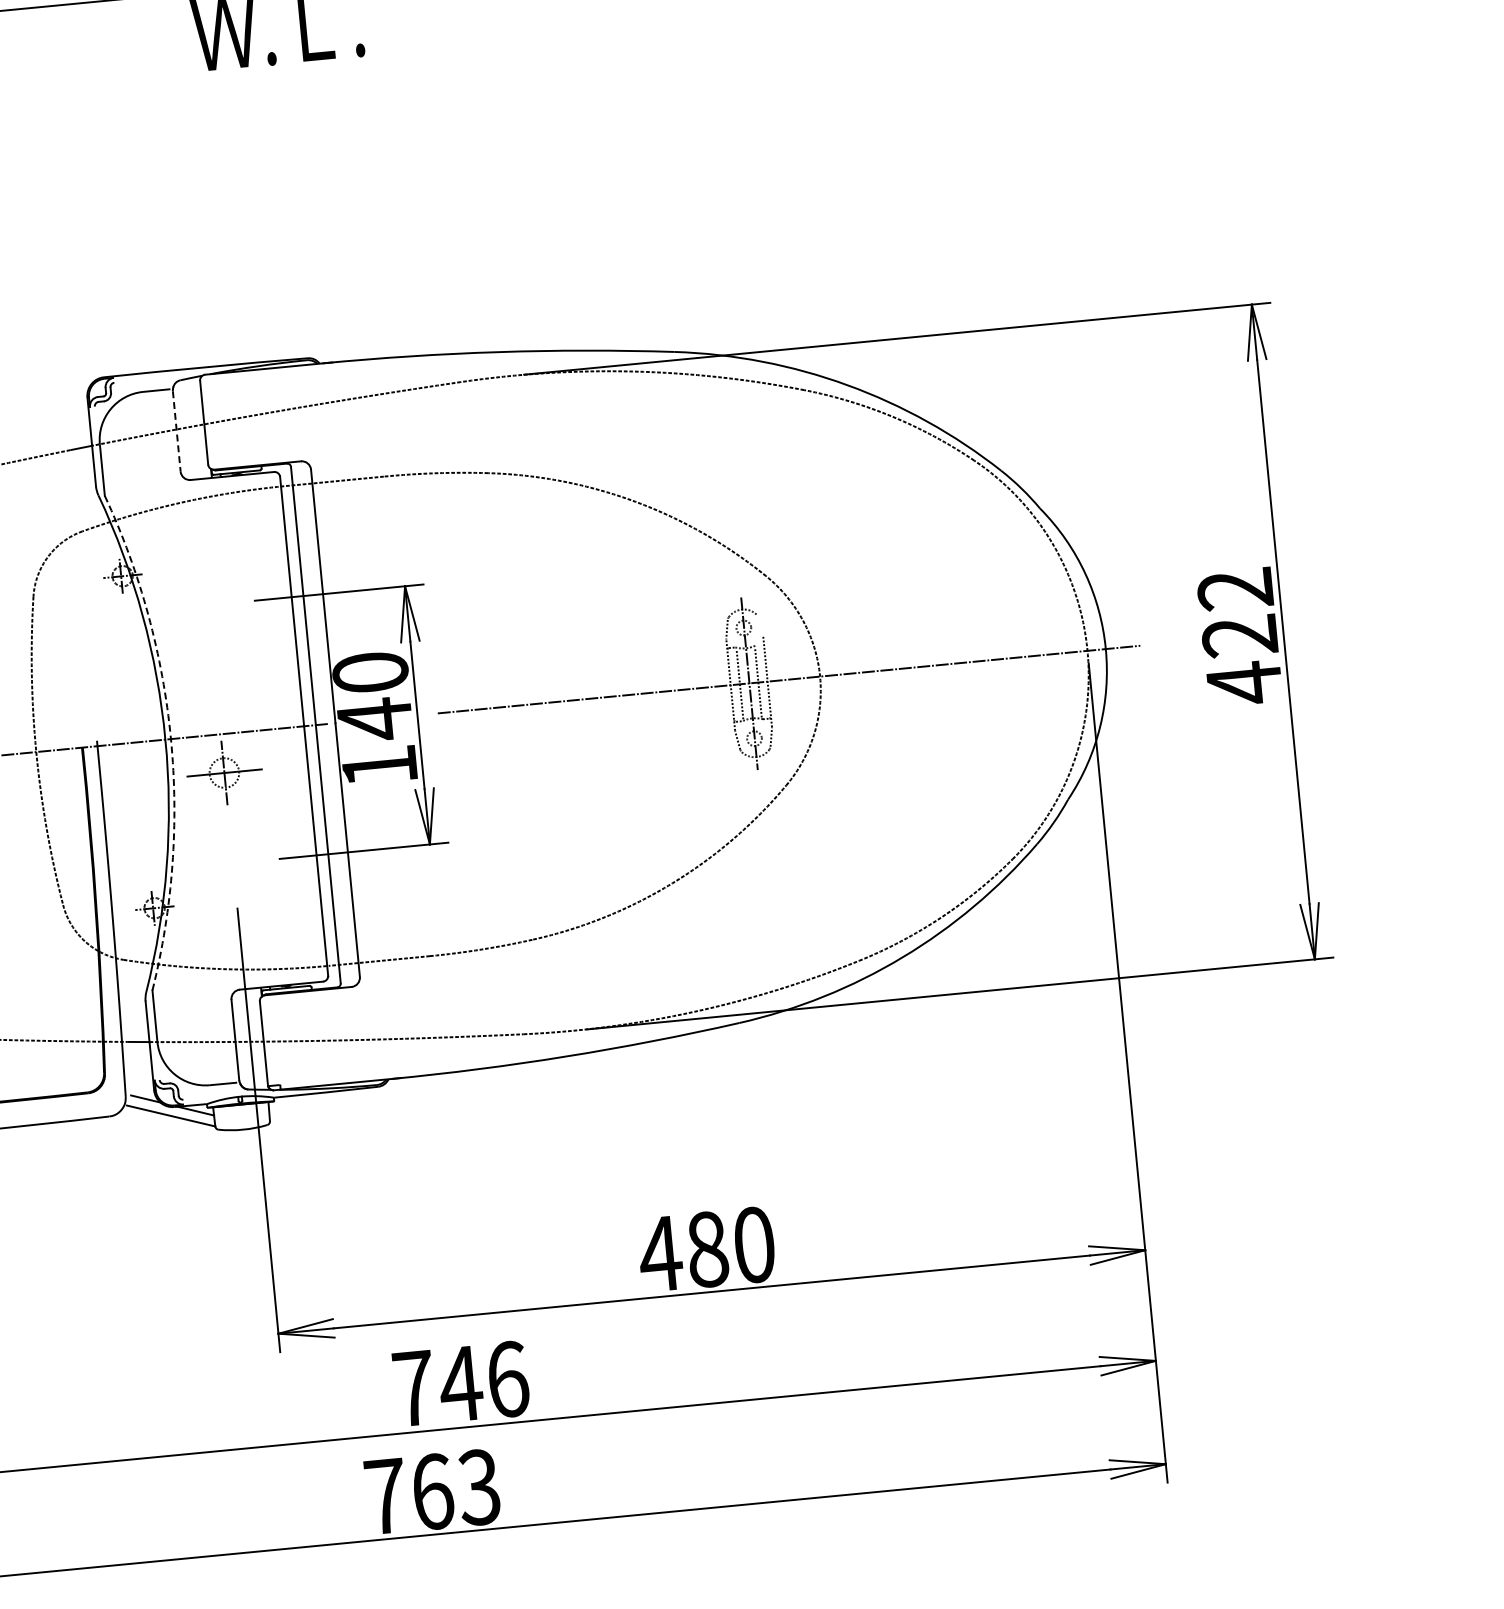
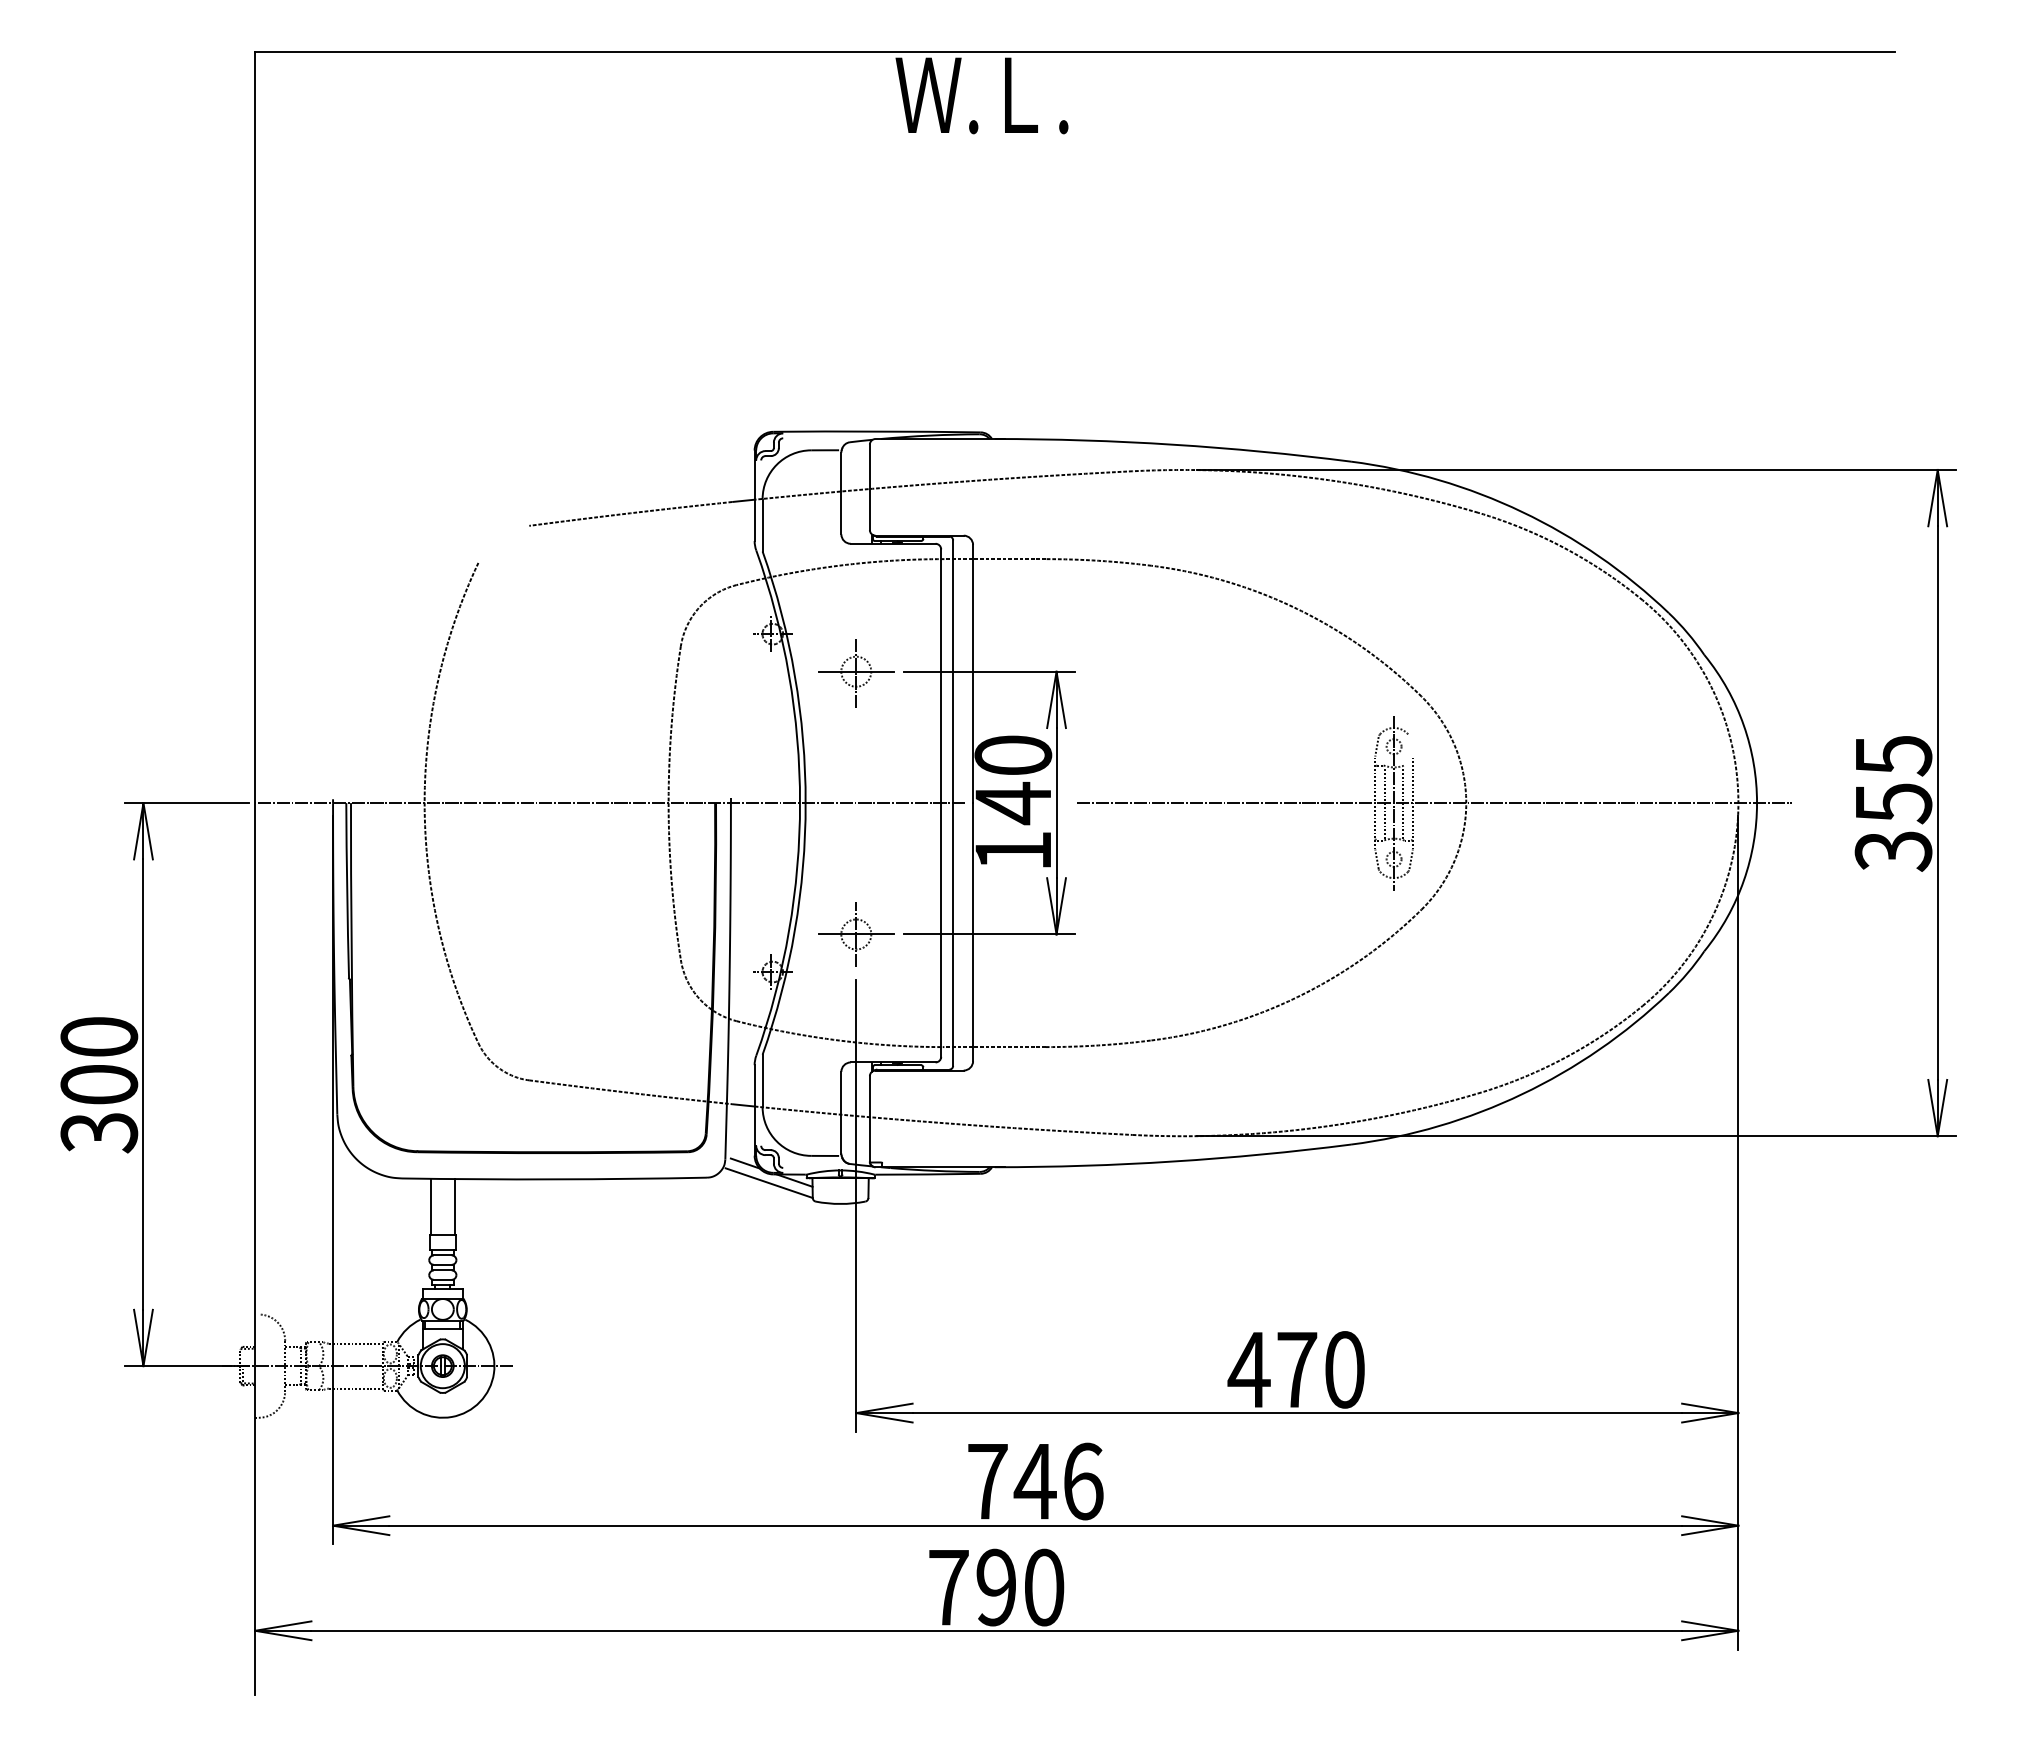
line: (176, 431) -> (841, 493), dashed -> solid
part: (208, 606) -> (856, 673), added
text: (1239, 636) -> (1893, 803), 422 -> 355
arc: (170, 739) -> (805, 803), dashed -> solid
part: (224, 773) -> (856, 934), moved
text: (707, 1249) -> (1297, 1369), 480 -> 470
text: (456, 1489) -> (1020, 1587), 763 -> 790

